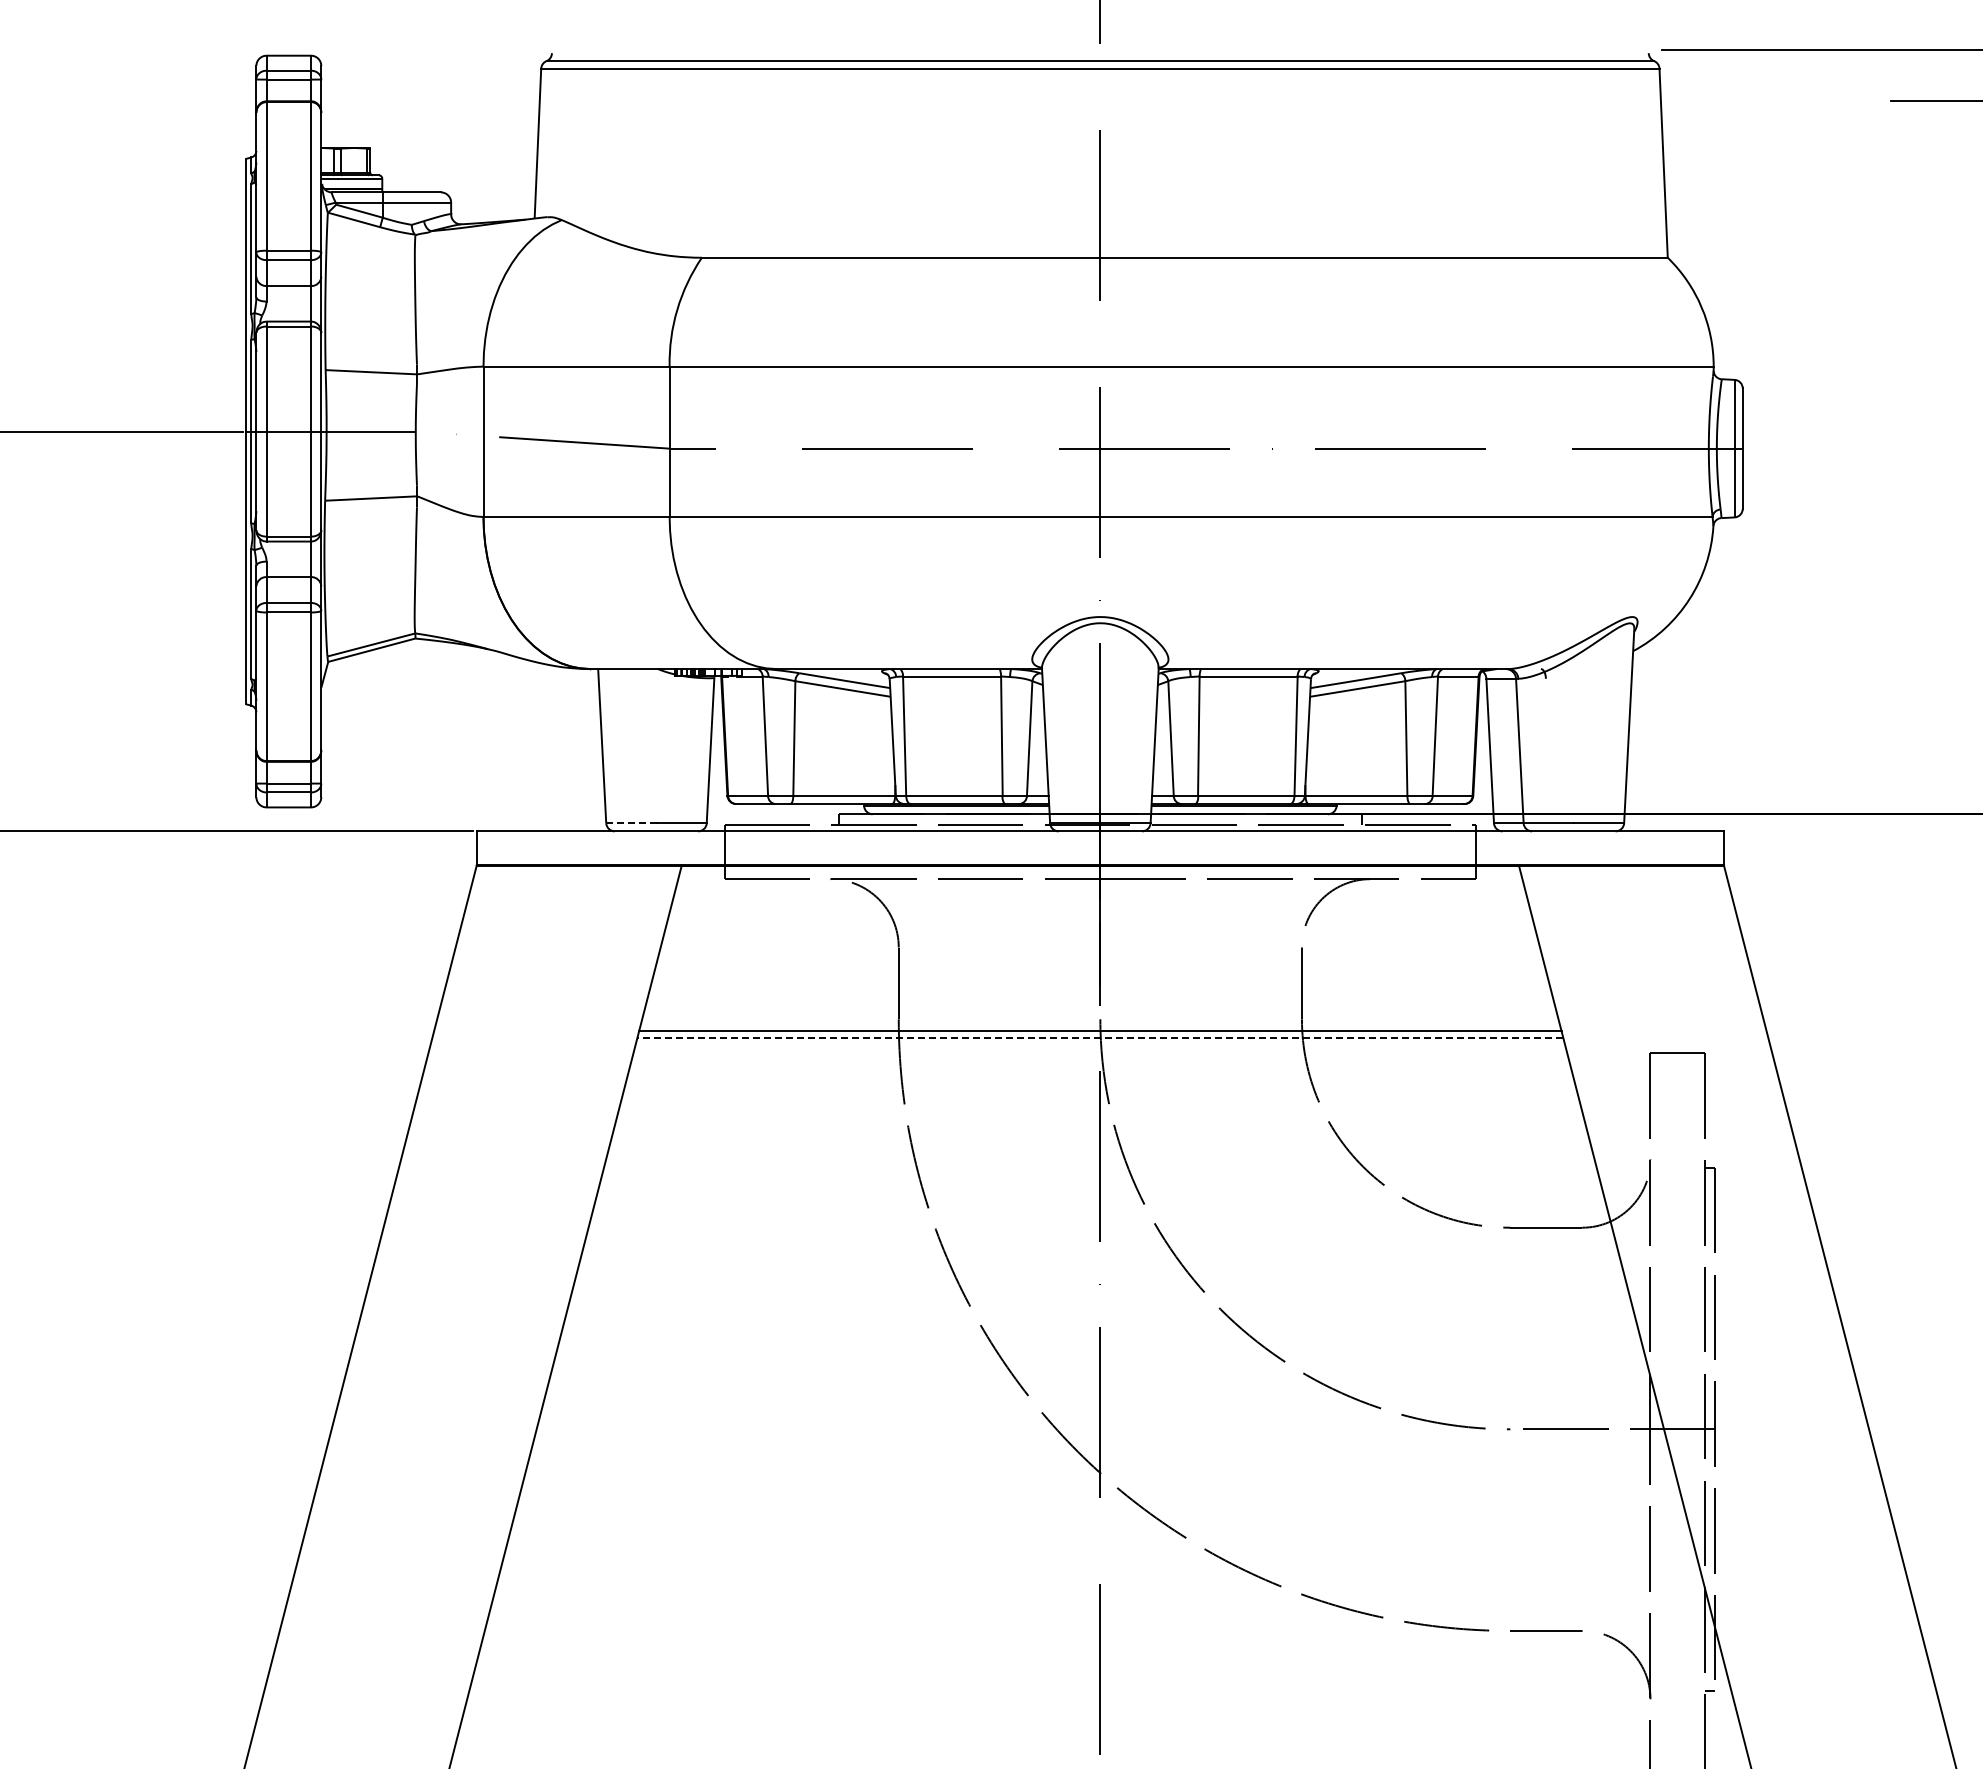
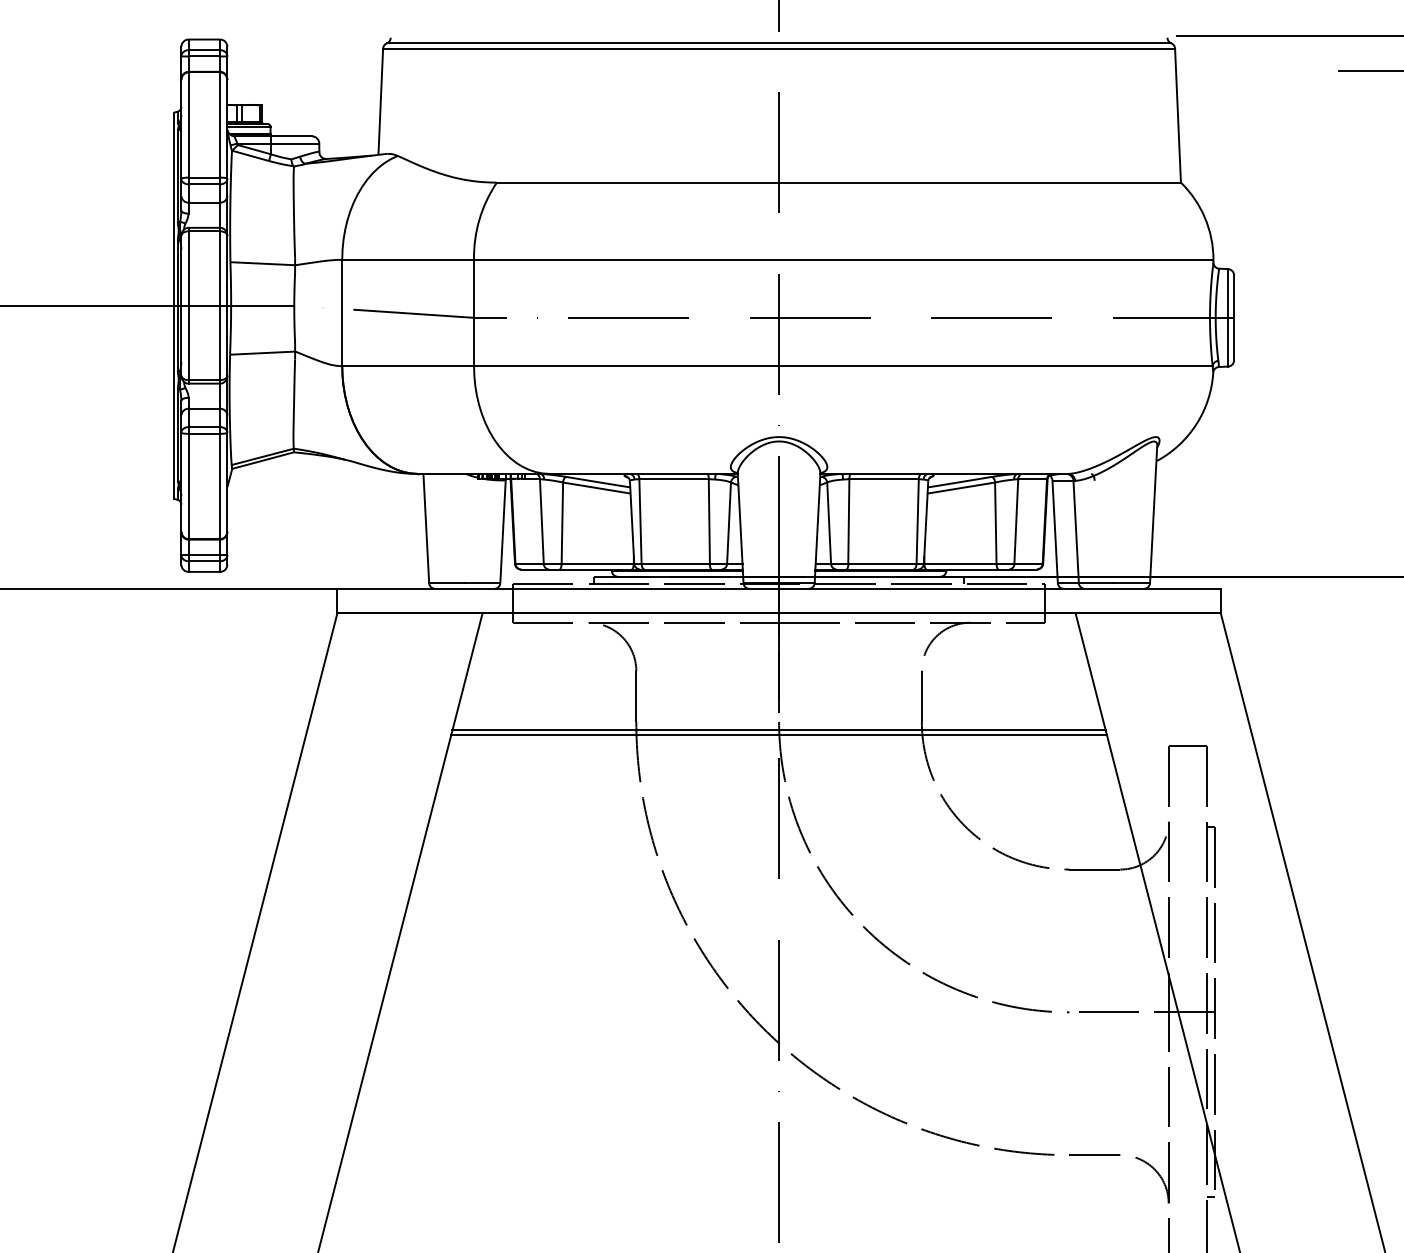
line: (631, 823) -> (447, 583), dashed -> solid
line: (1100, 1038) -> (779, 735), dashed -> solid

